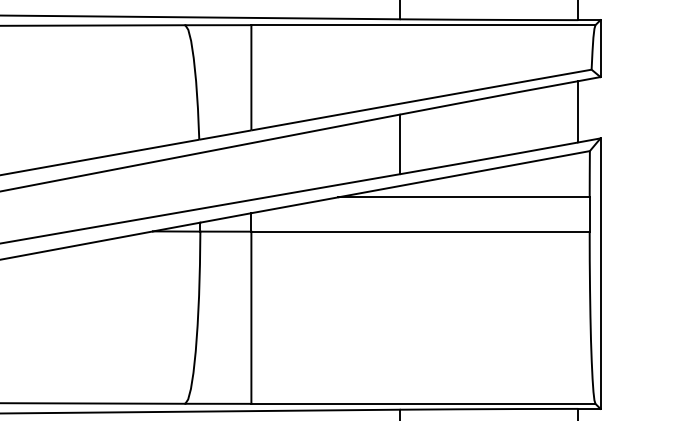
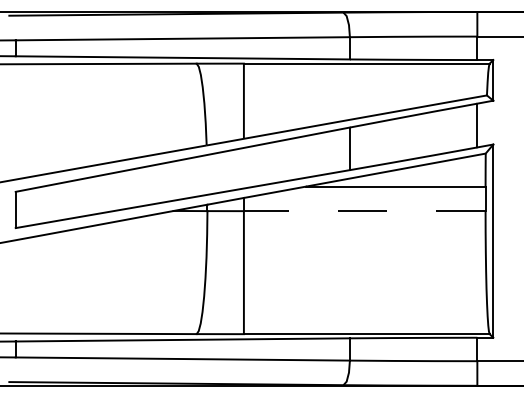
line: (420, 232) -> (364, 211), solid -> dashed

